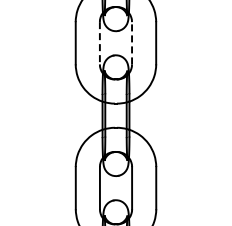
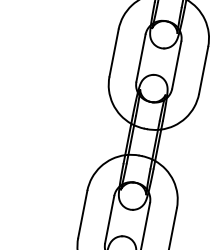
line: (132, 42) -> (177, 64), dashed -> solid
line: (99, 43) -> (140, 58), dashed -> solid

